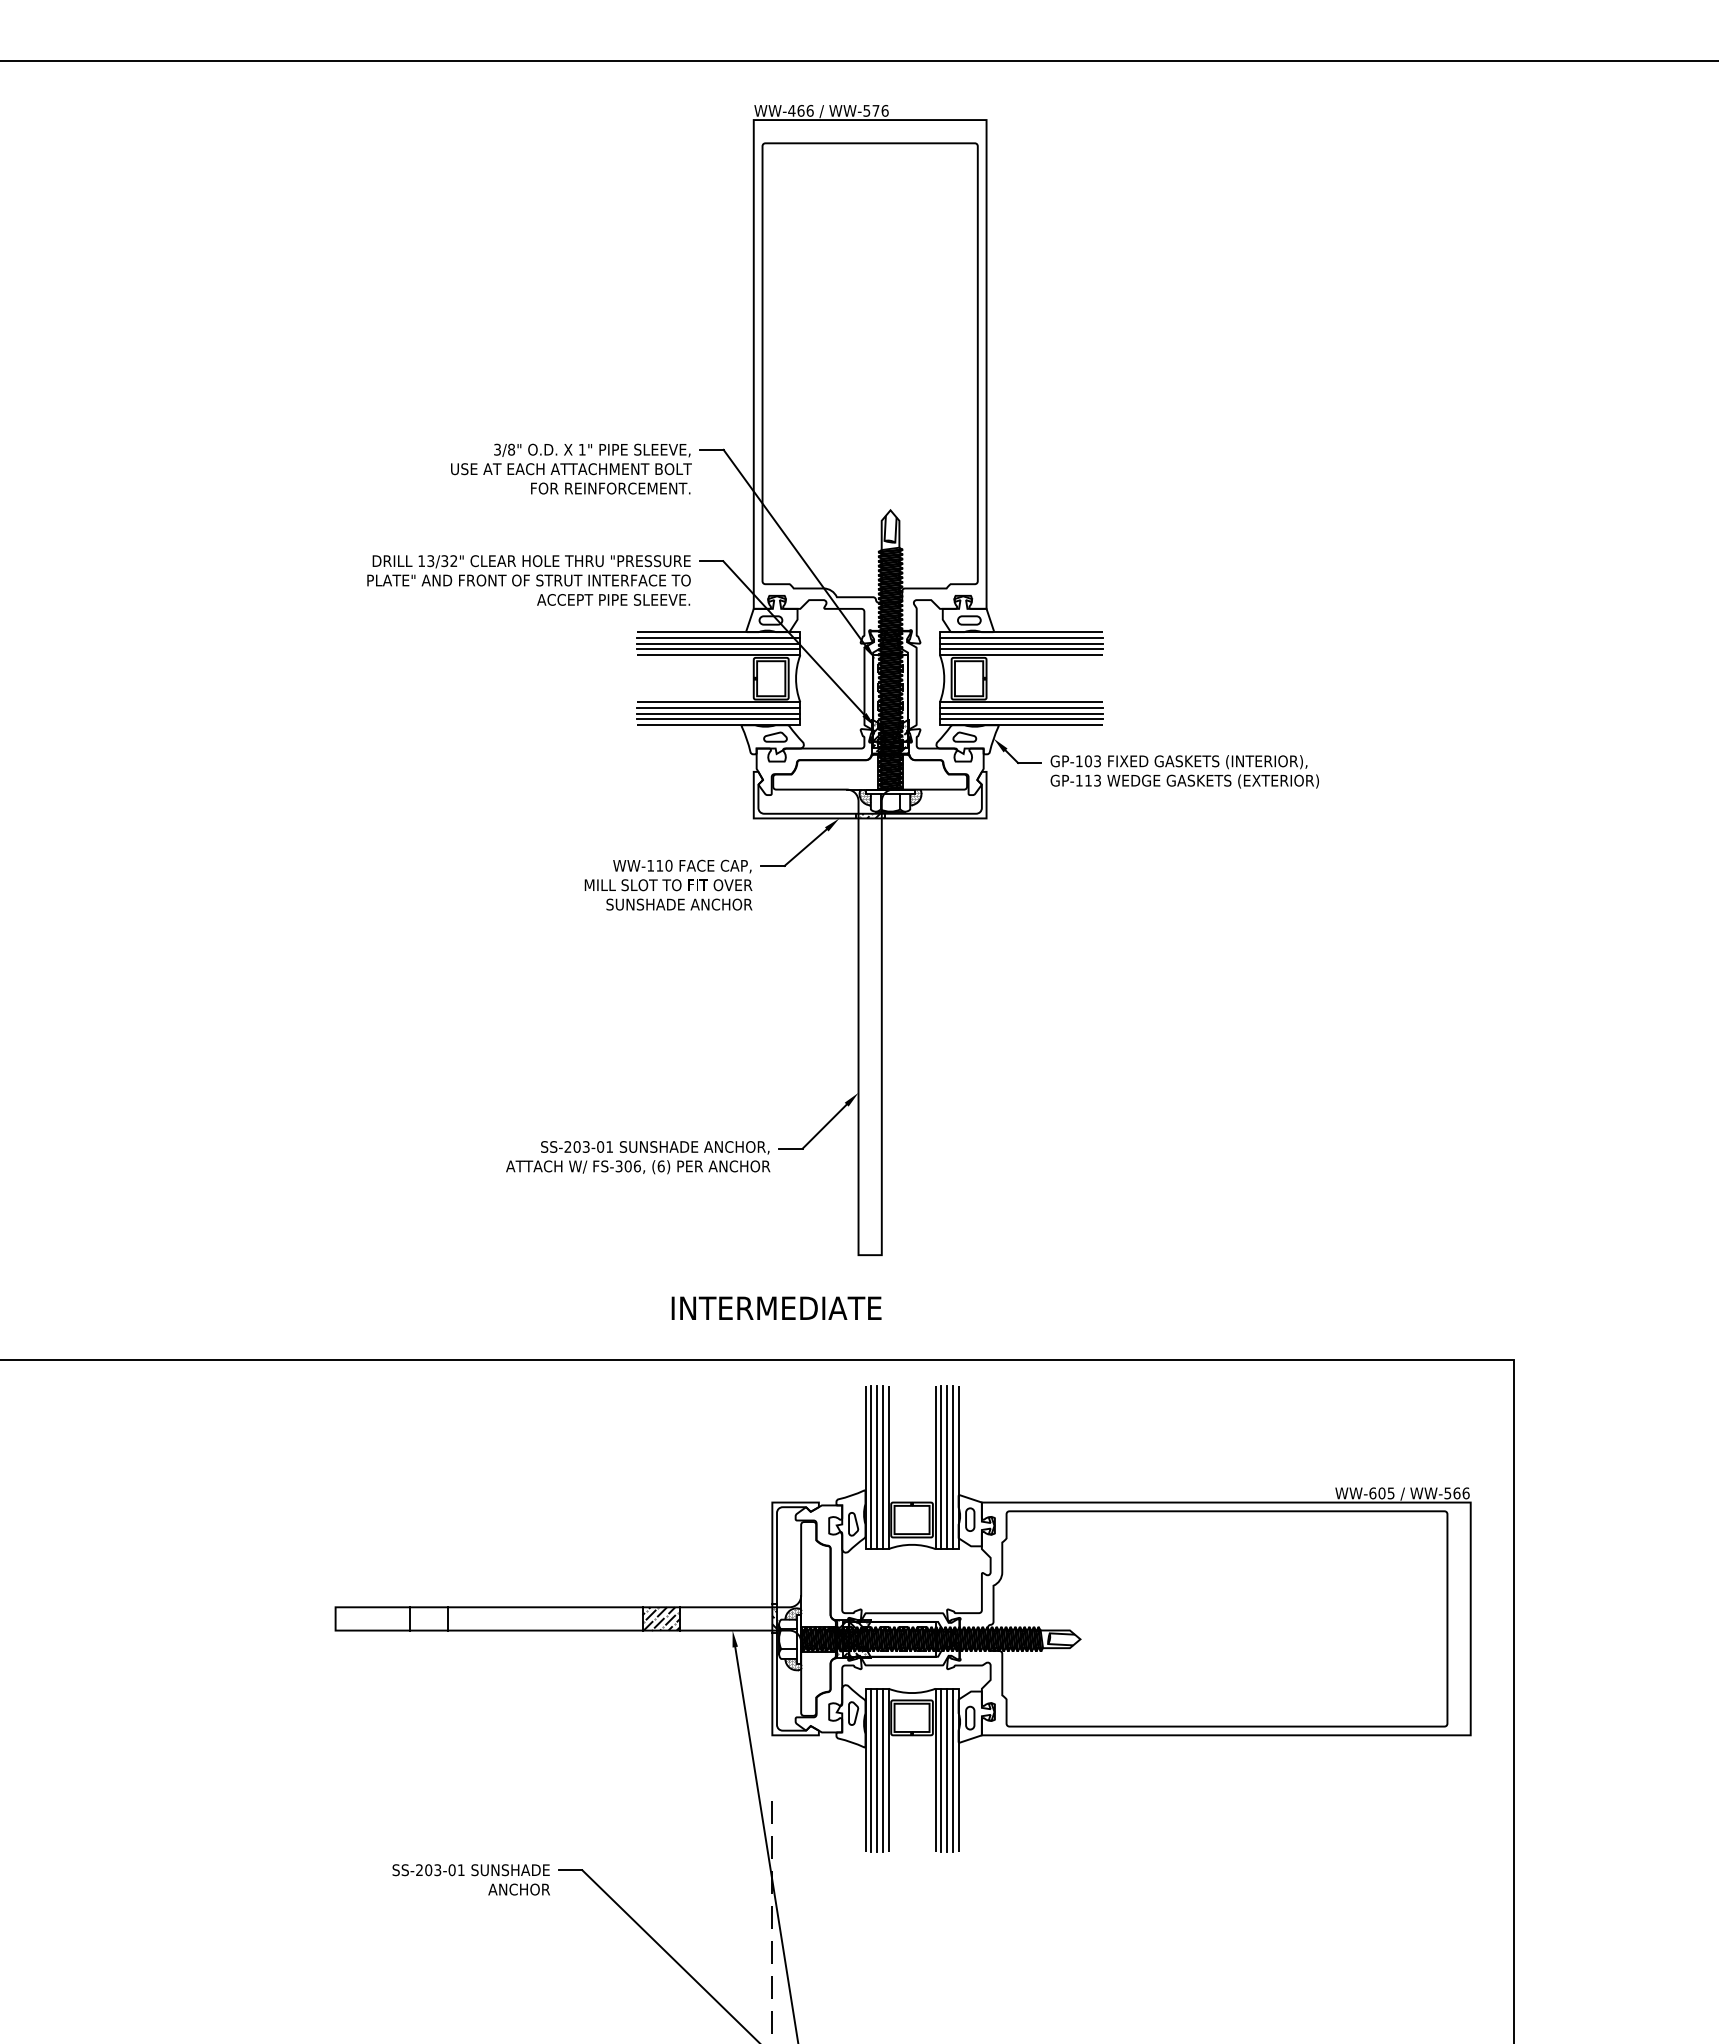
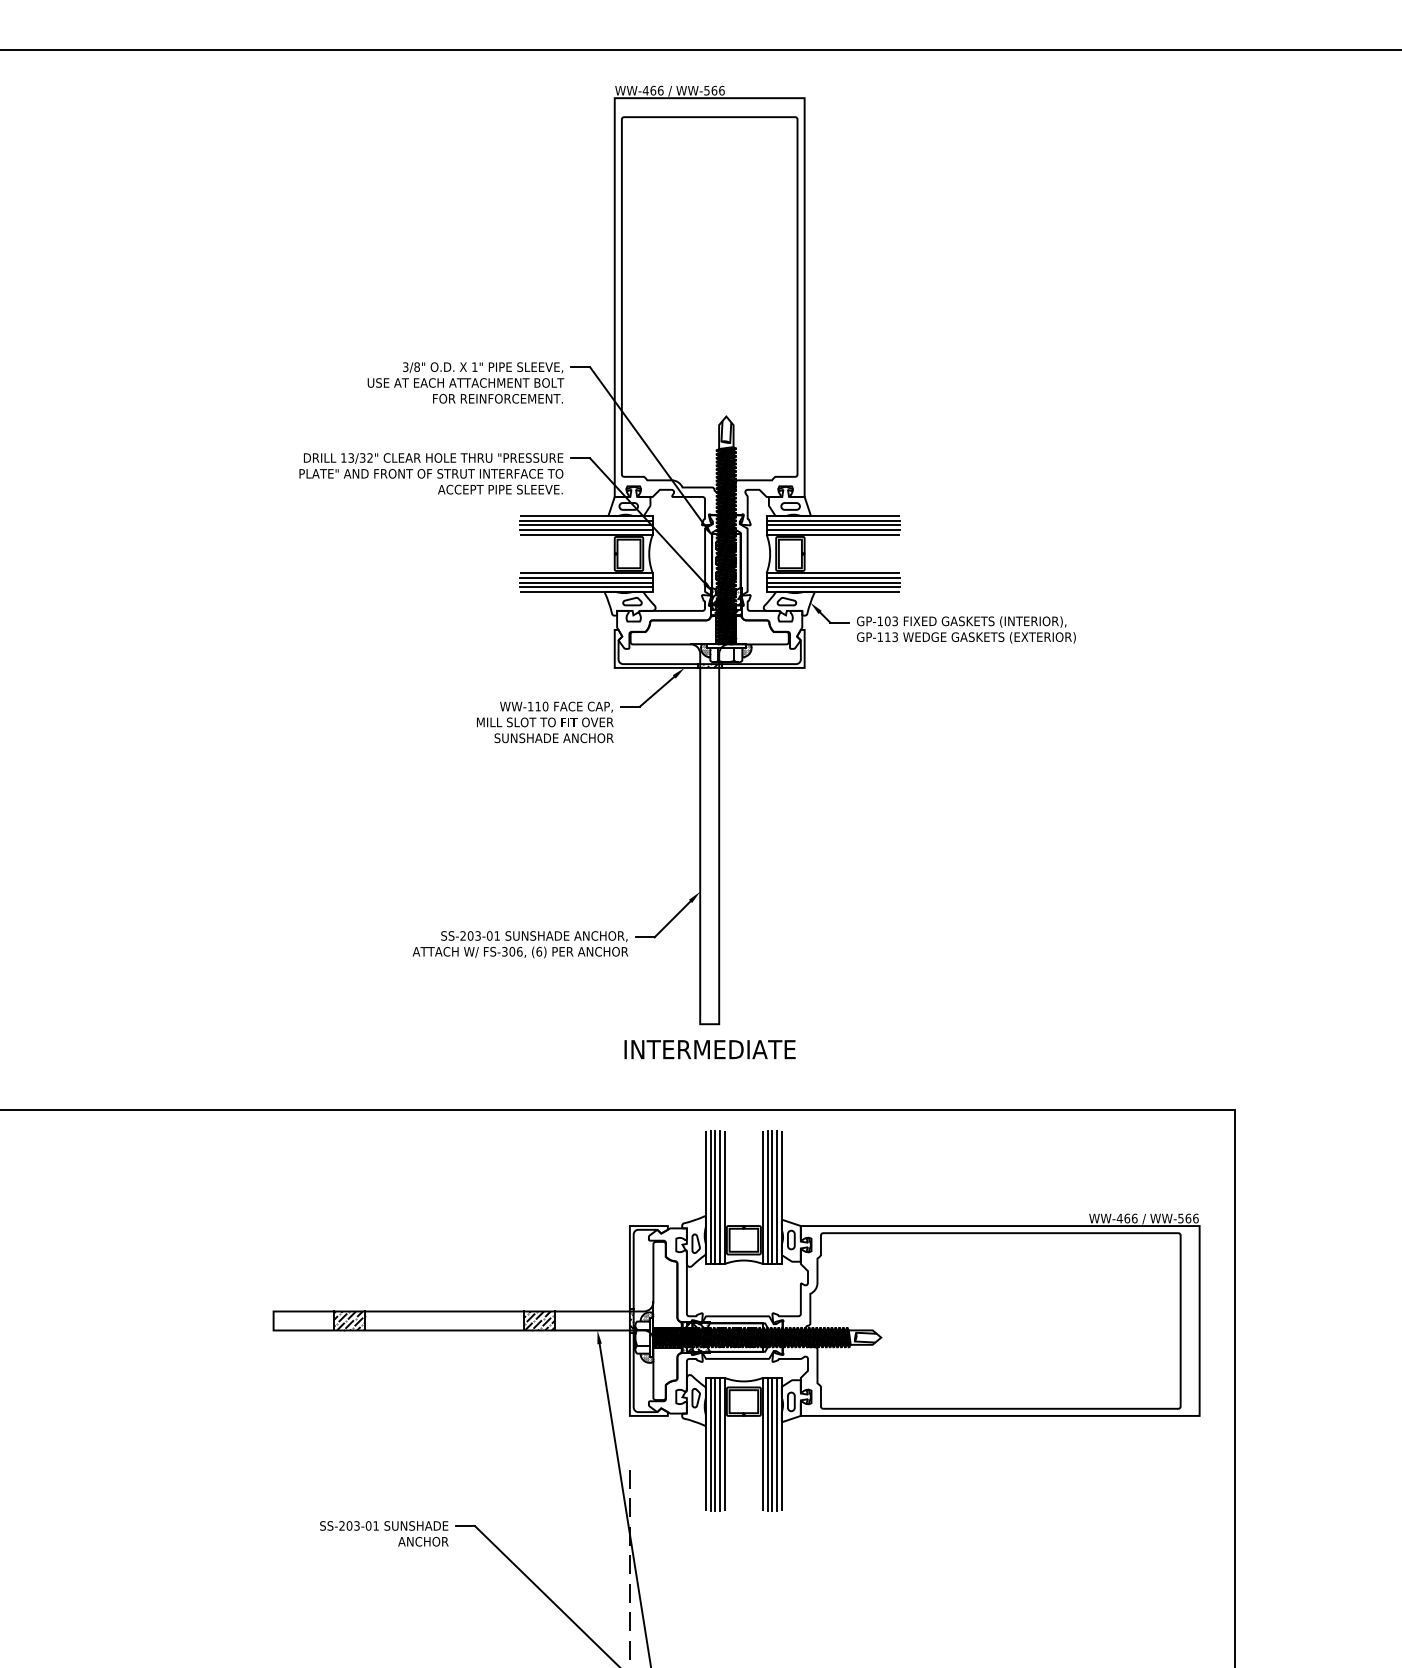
text: (875, 110) -> (714, 90), WW-576 -> WW-566
text: (776, 1307) -> (709, 1048), moved
text: (1381, 1493) -> (1126, 1218), WW-605 -> WW-466
hatch: (428, 1618) -> (349, 1320), added

